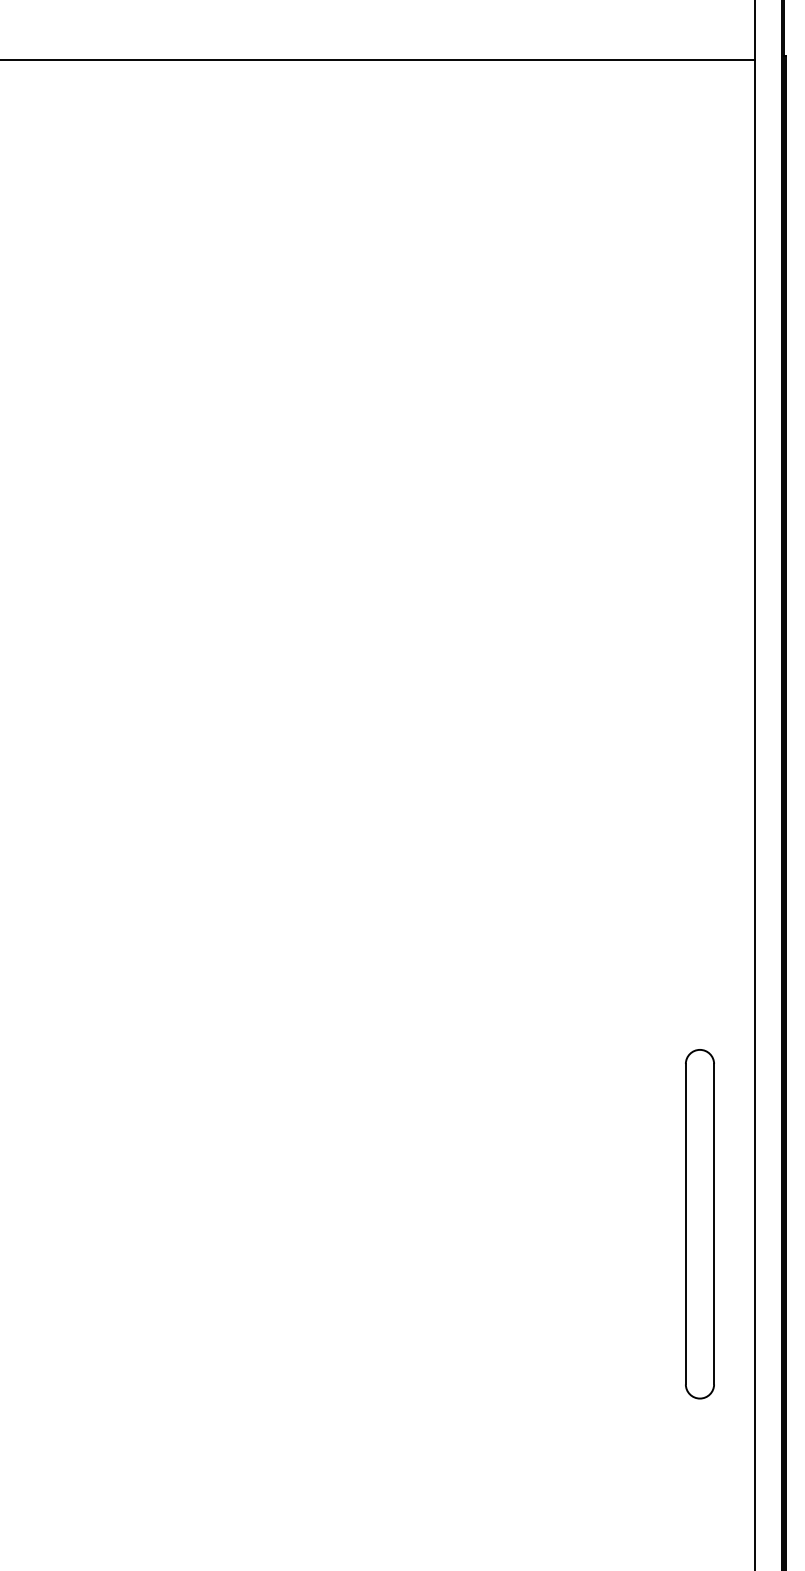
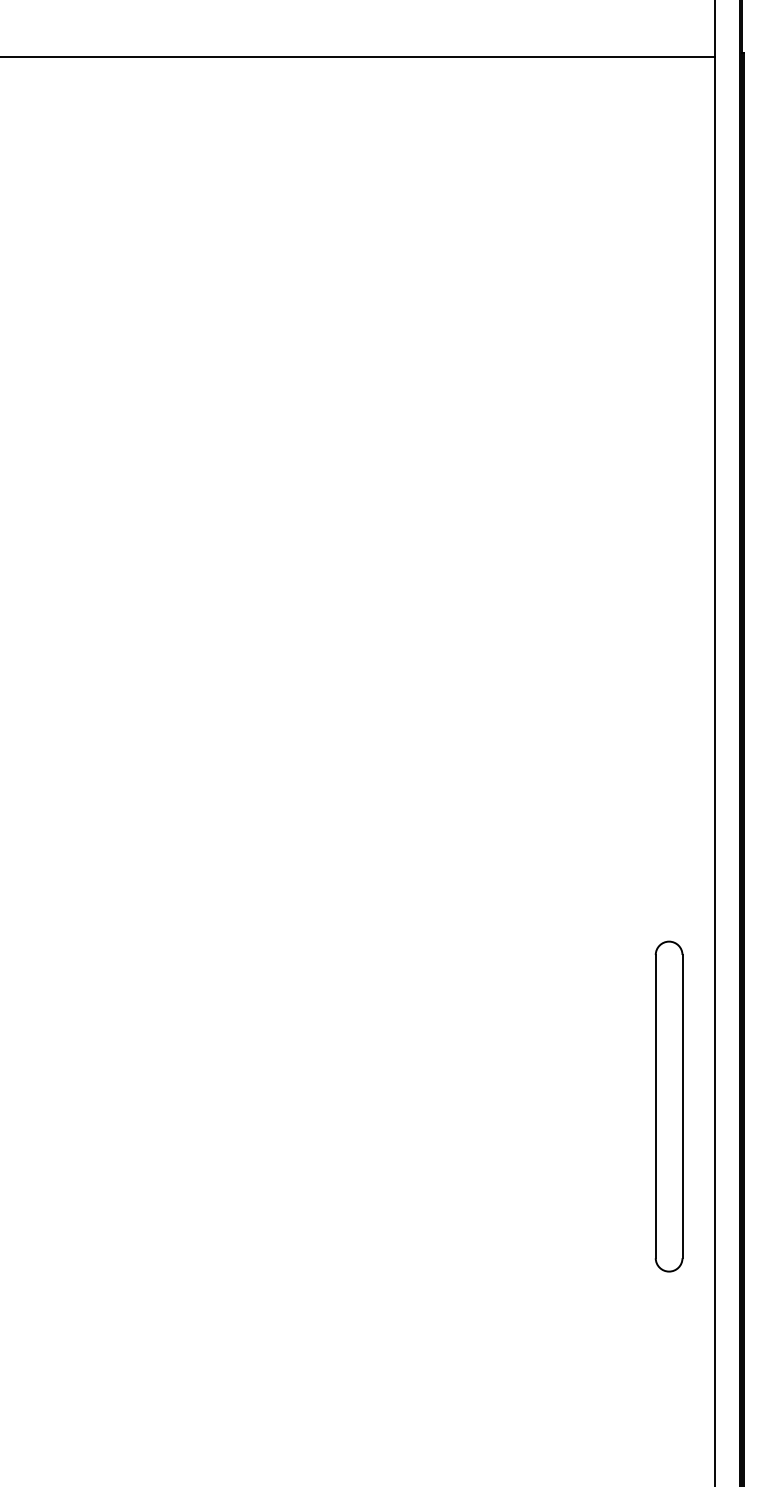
part: (699, 1224) -> (668, 1106), moved

